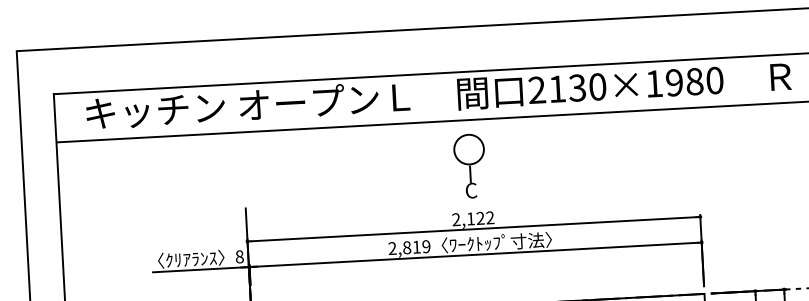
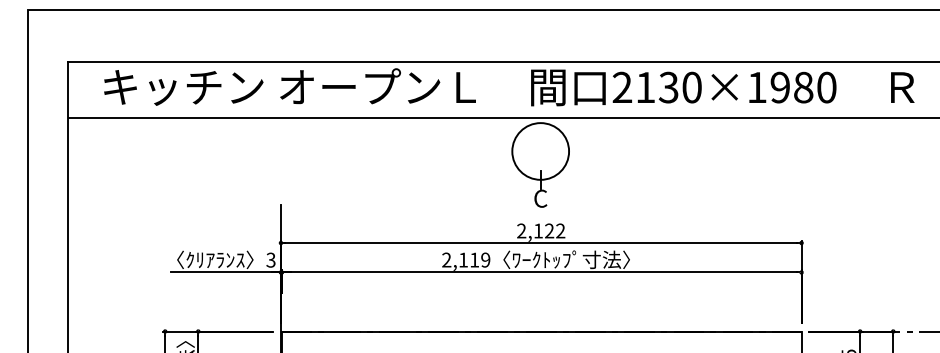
circle: (468, 149) -> (540, 151), size x1.67
text: (407, 247) -> (463, 259), 2,819 -> 2,119
text: (239, 256) -> (270, 259), 8 -> 3

